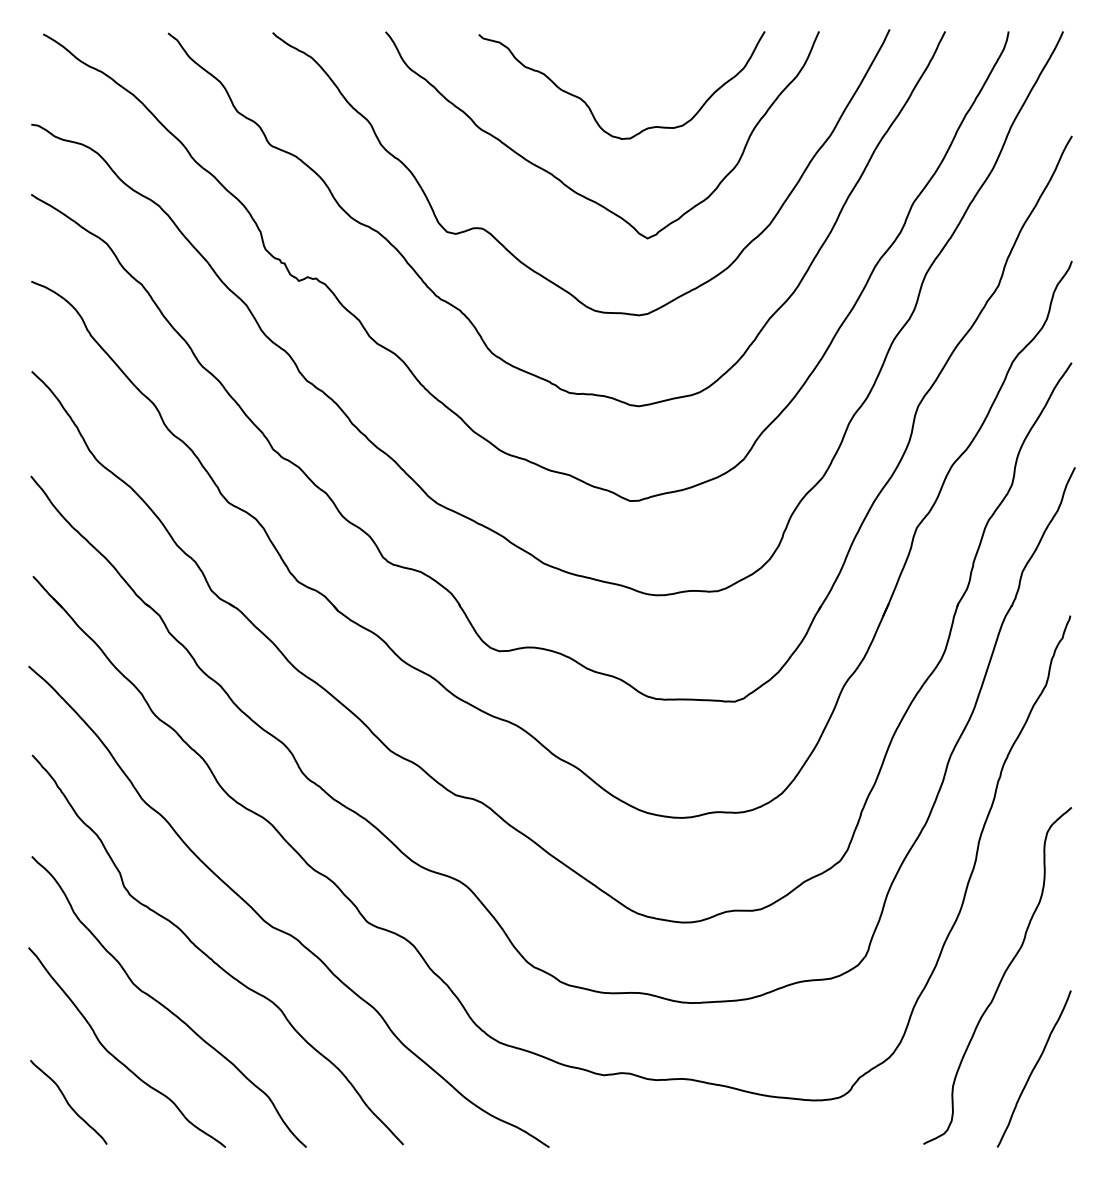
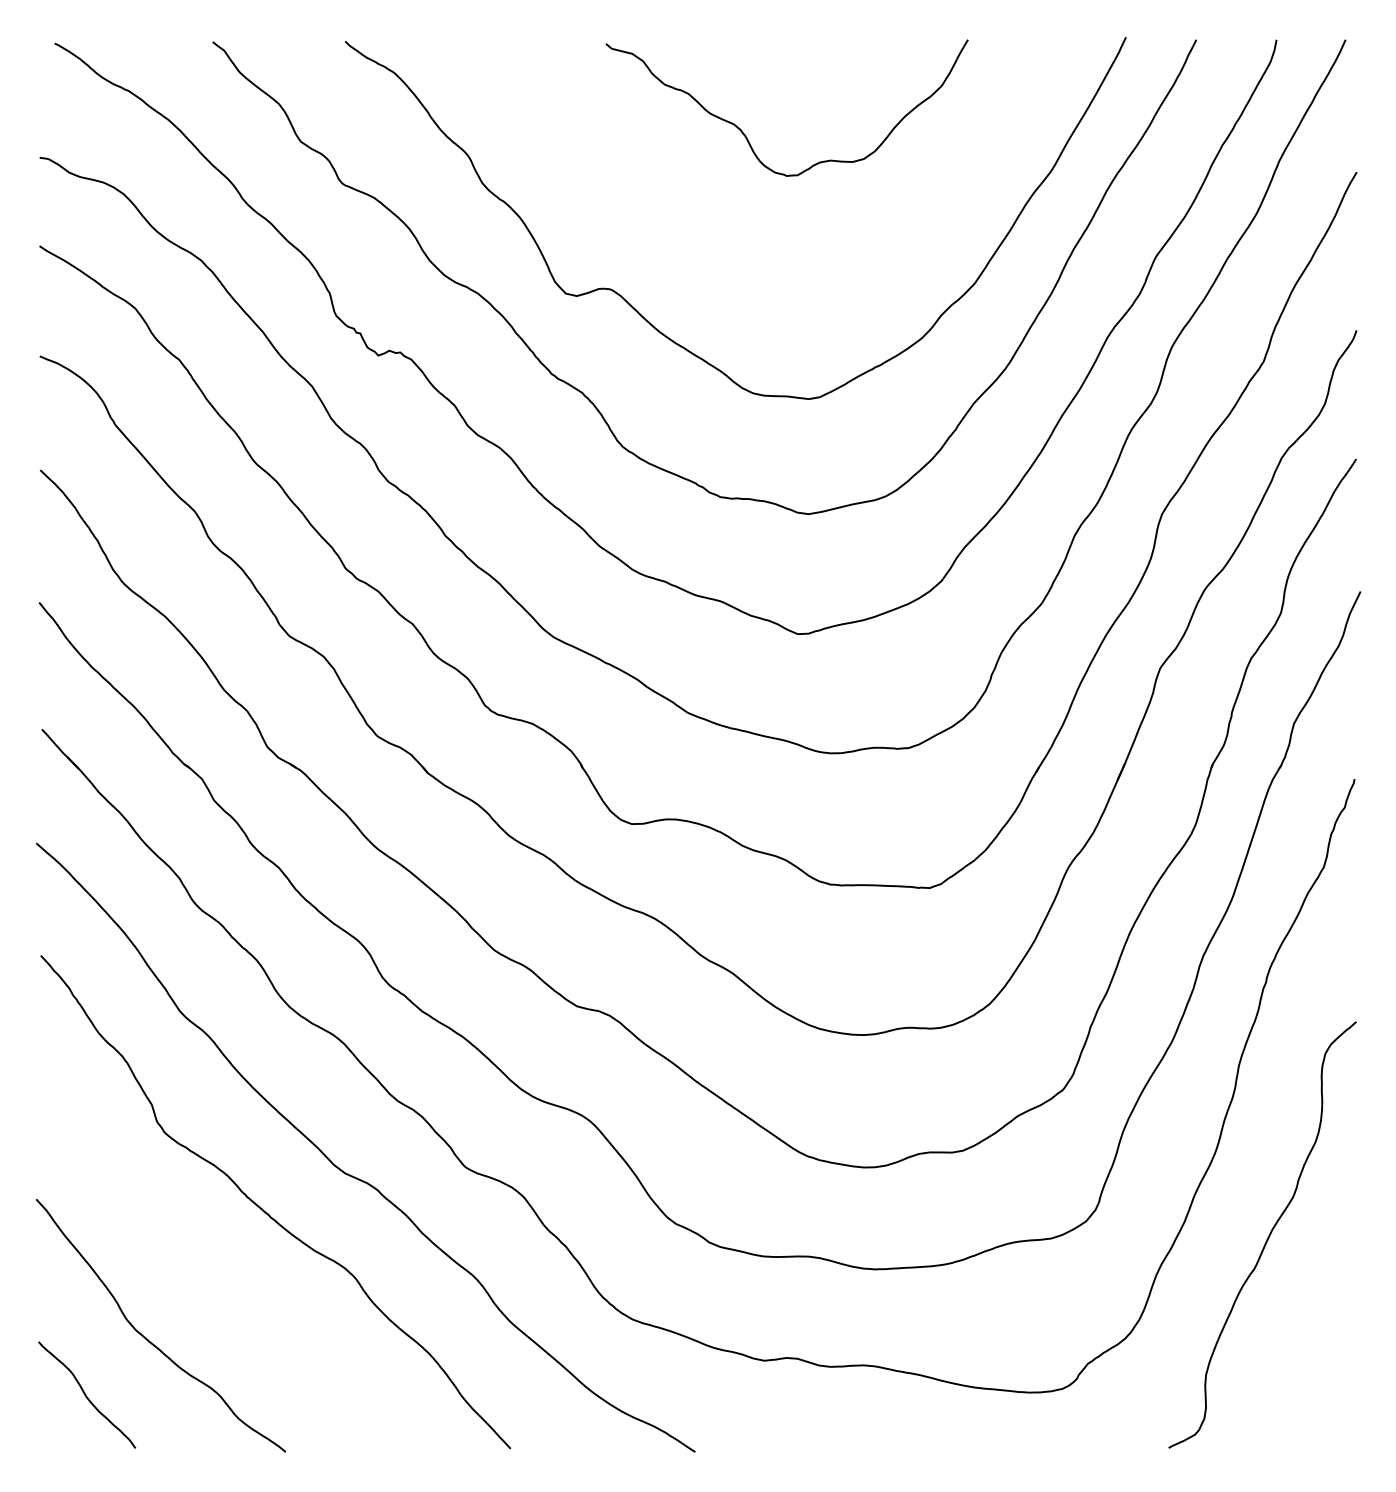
curve: (560, 179) -> (709, 227), removed
curve: (165, 1006) -> (209, 1273), removed
curve: (1033, 1068) -> (1308, 1352), removed

